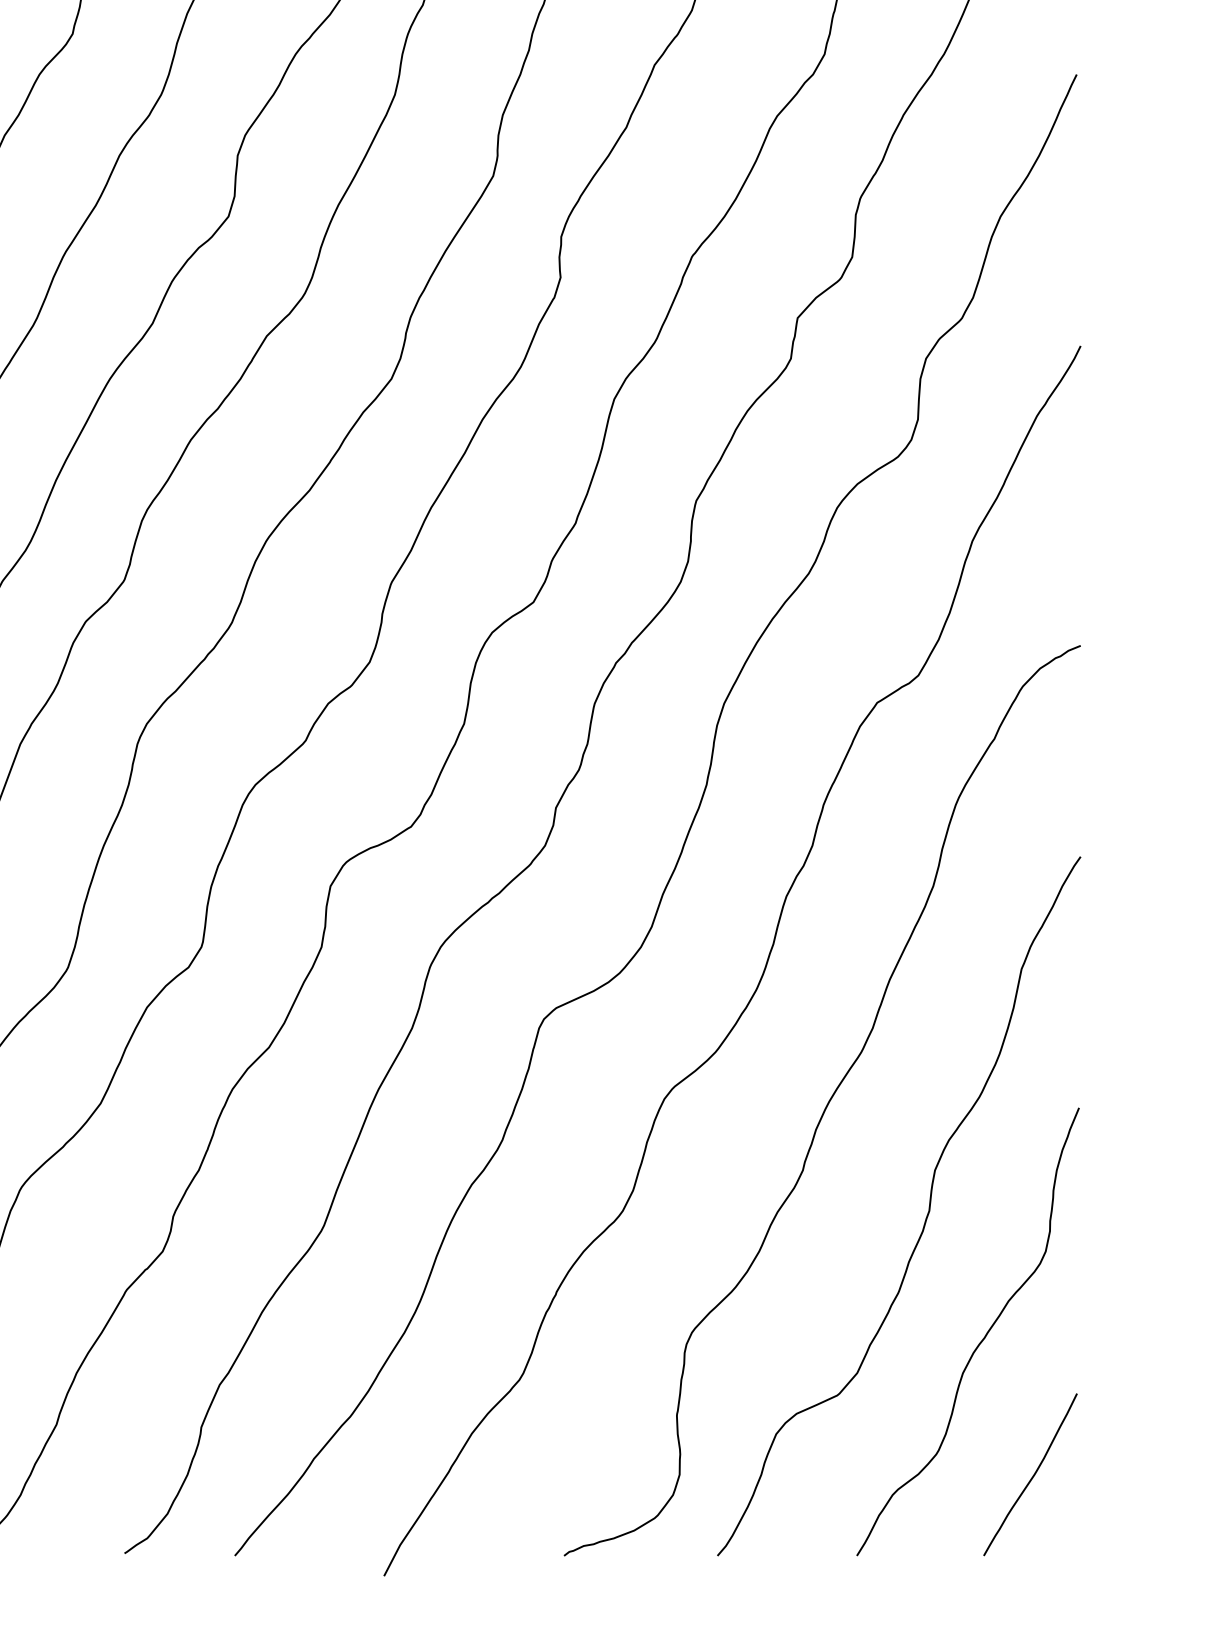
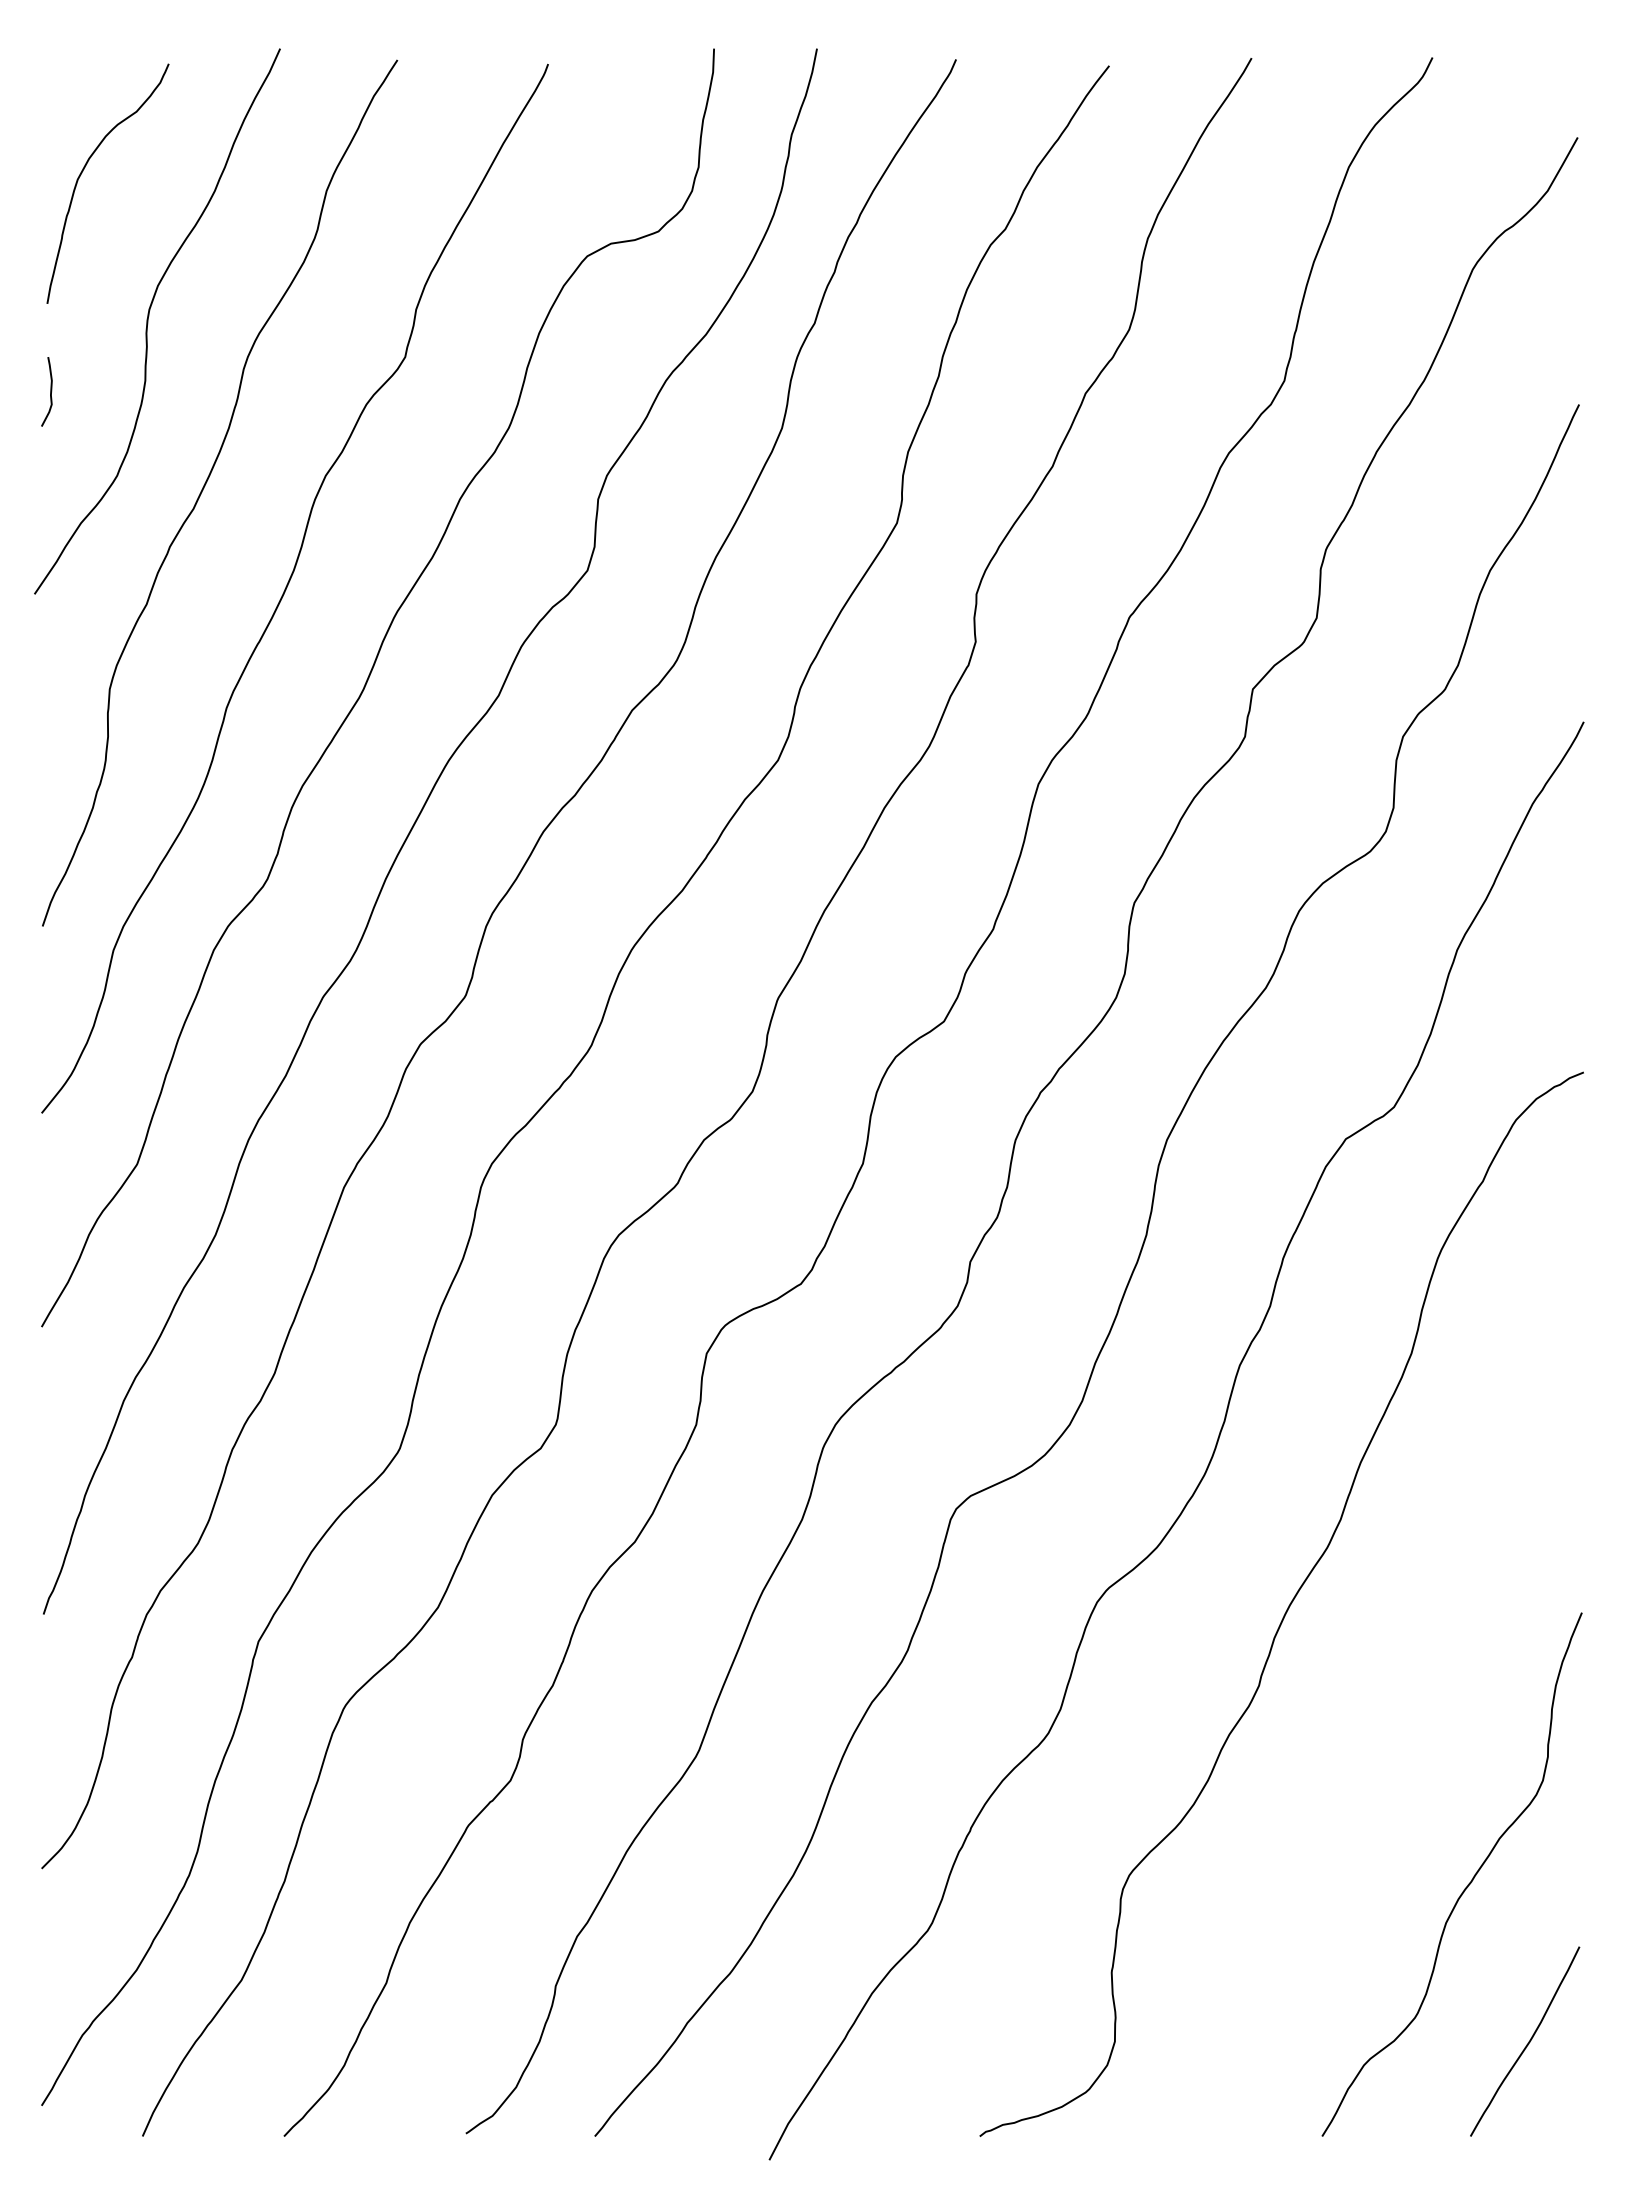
curve: (925, 1218) -> (1402, 1741), removed

